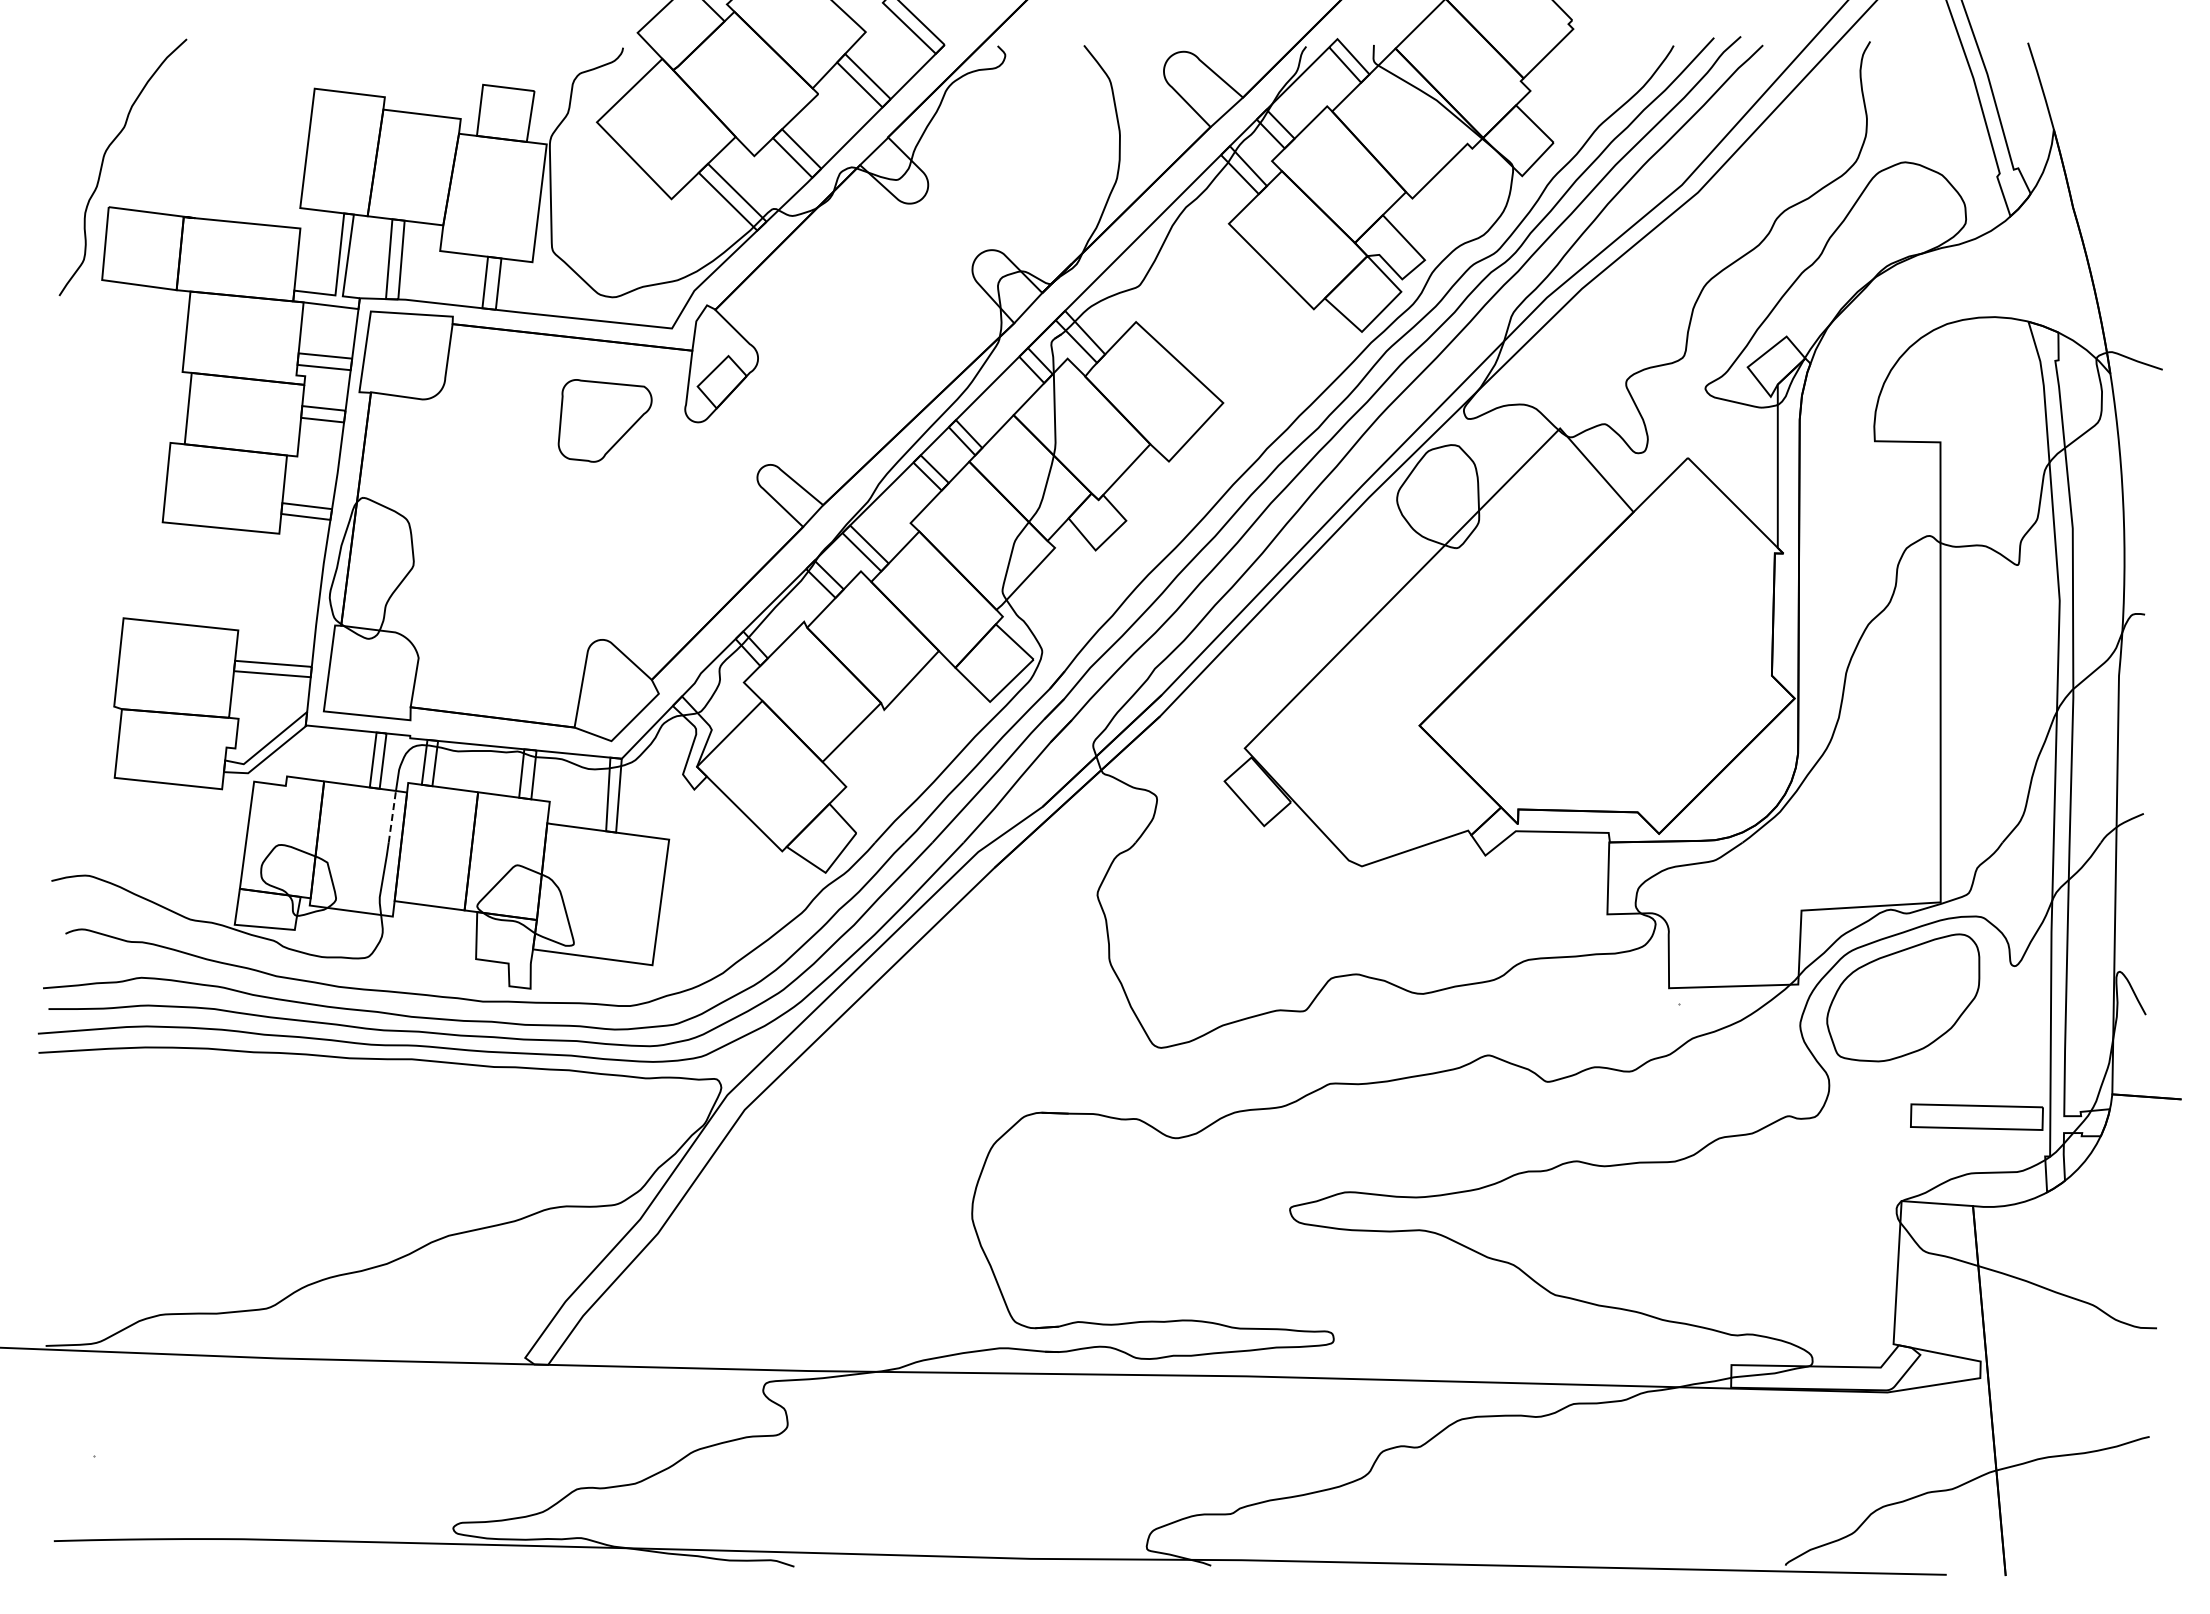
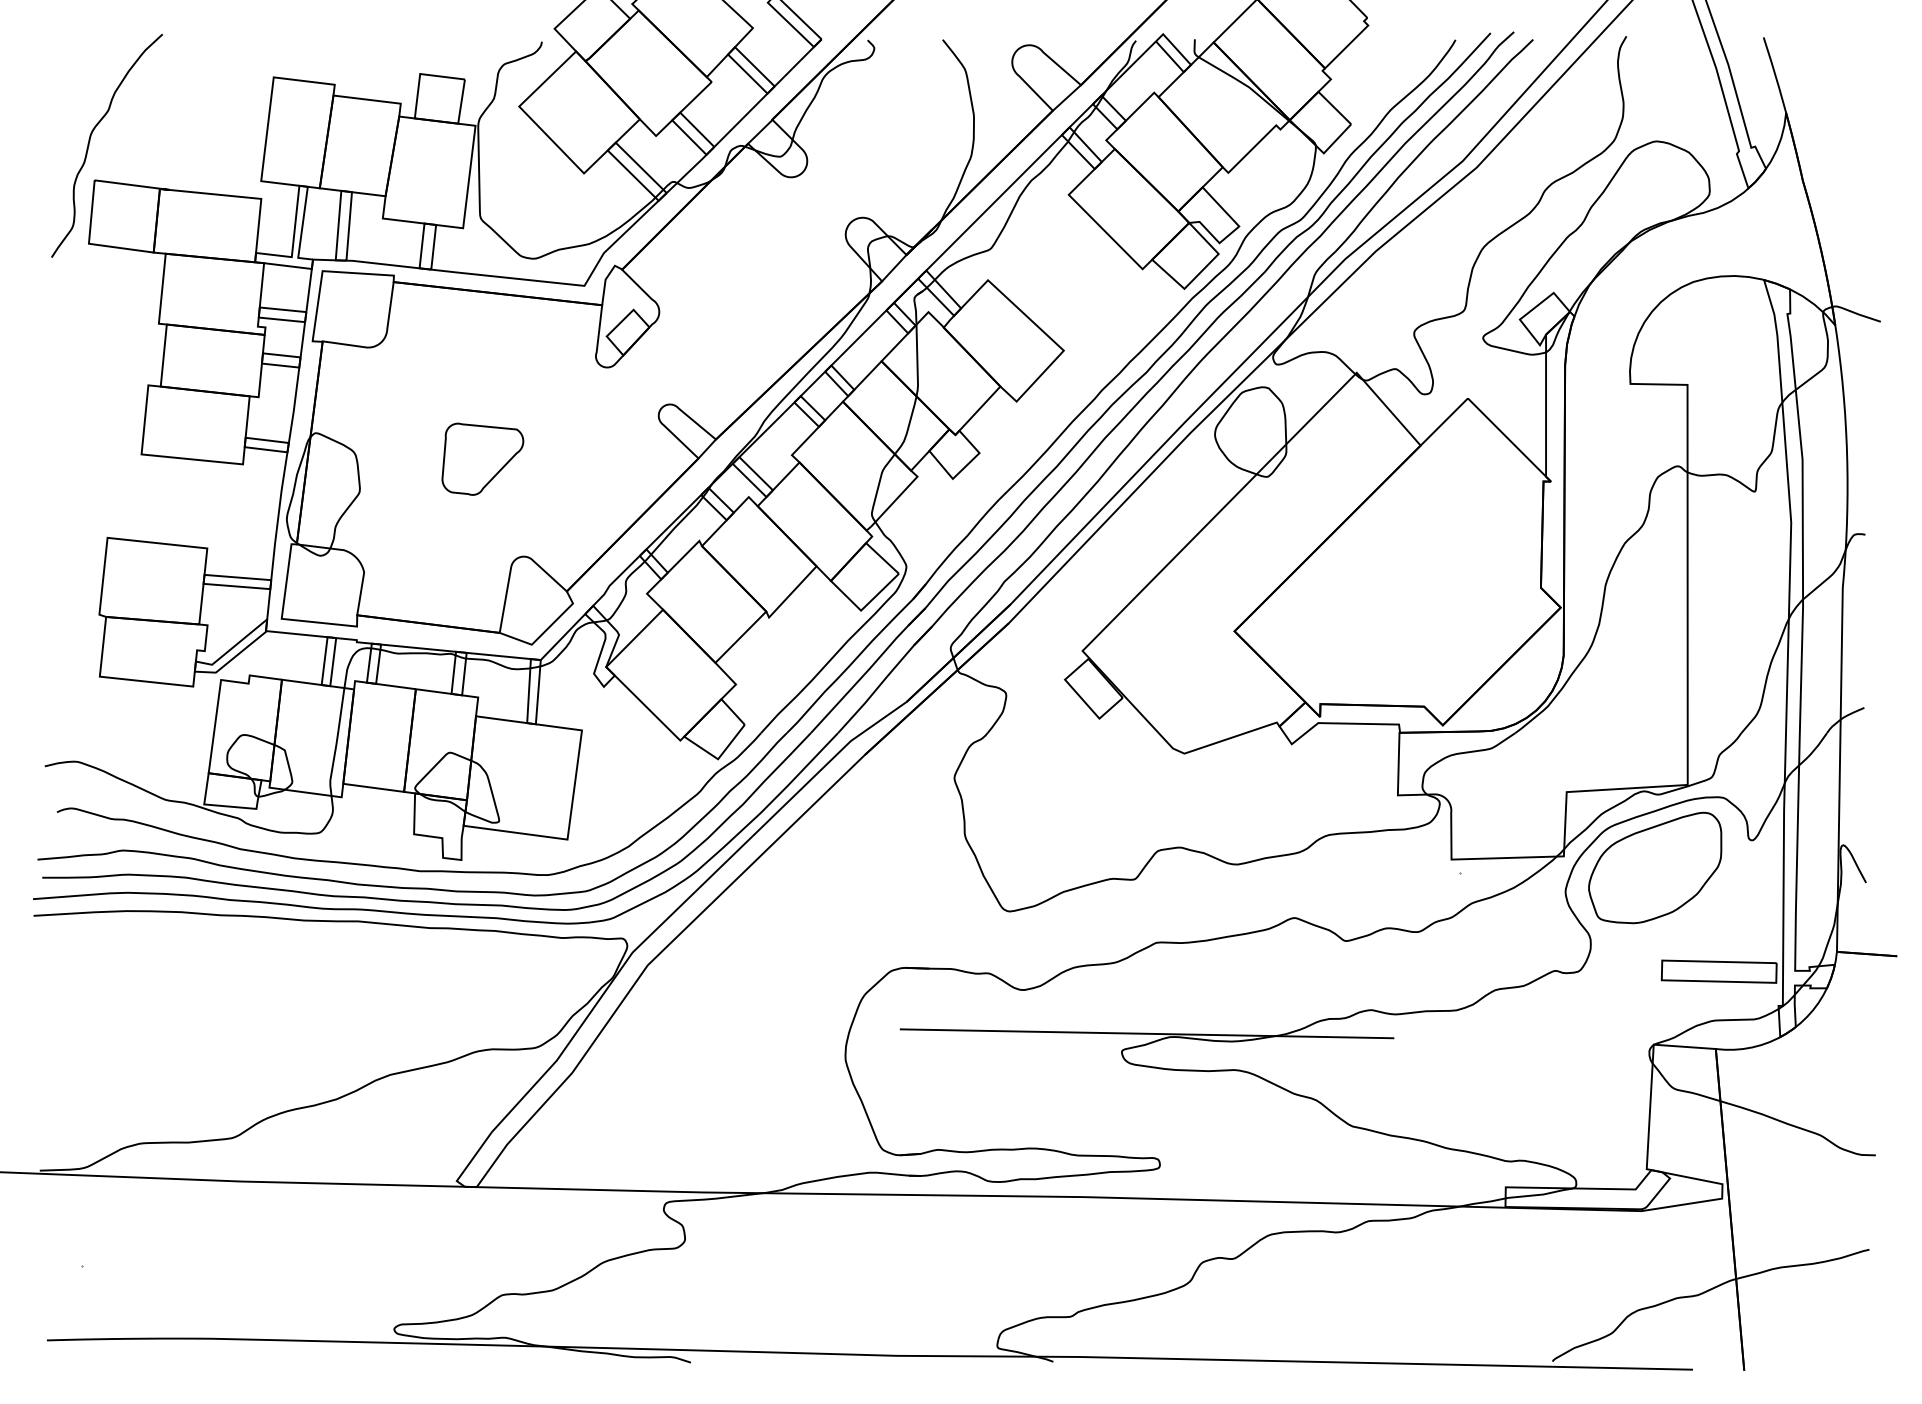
part: (604, 420) -> (482, 458), moved
line: (392, 816) -> (341, 710), dashed -> solid
line: (1318, 1188) -> (1146, 1033), added

